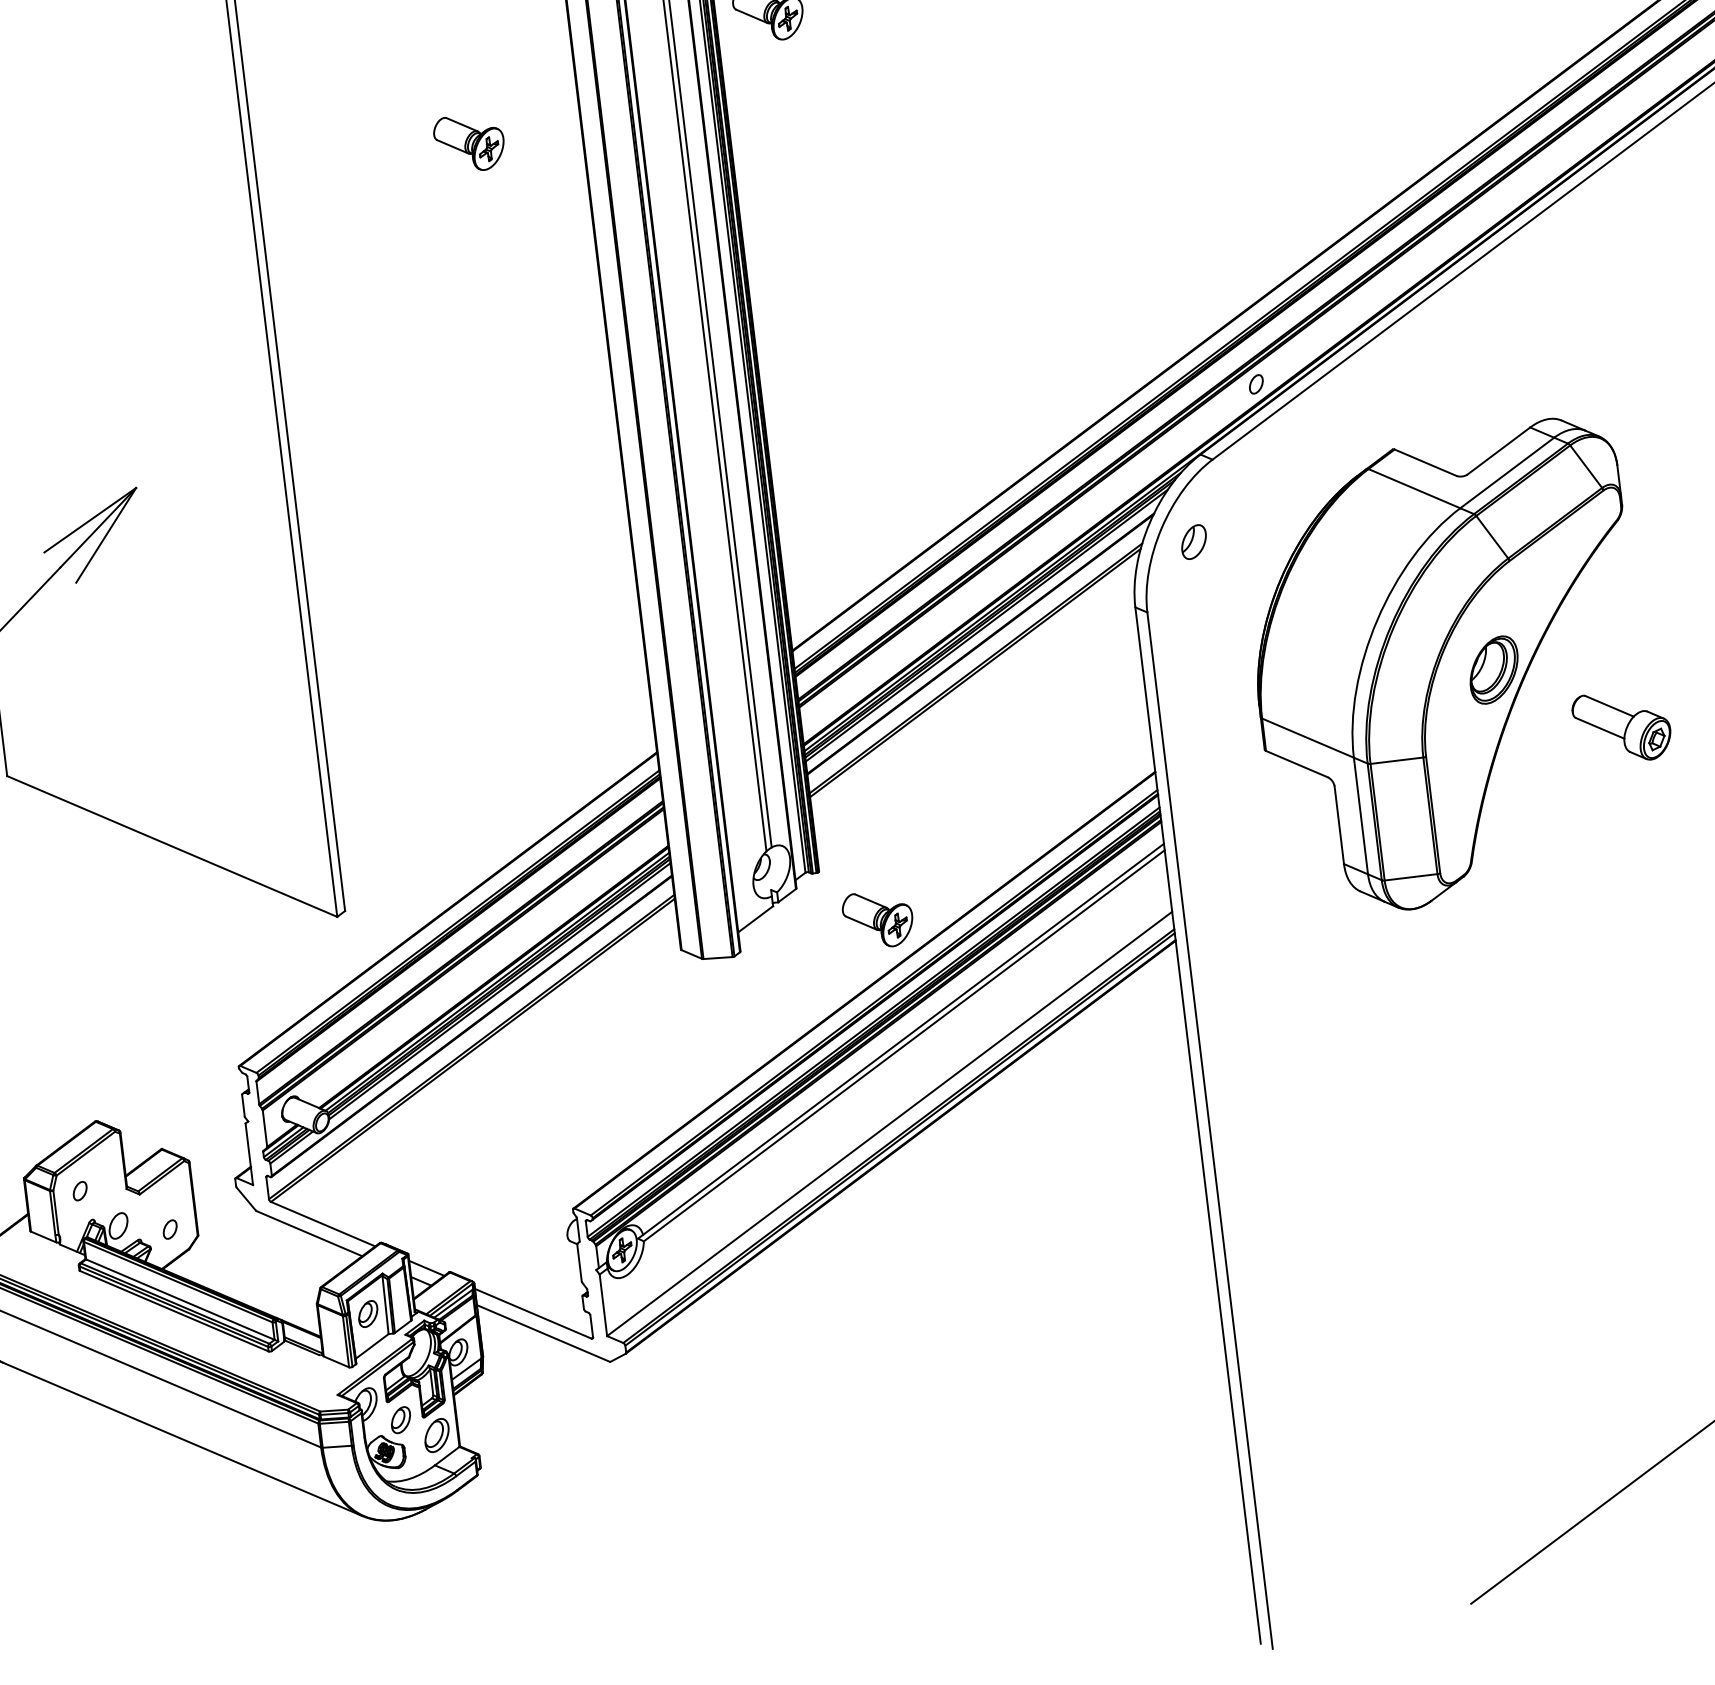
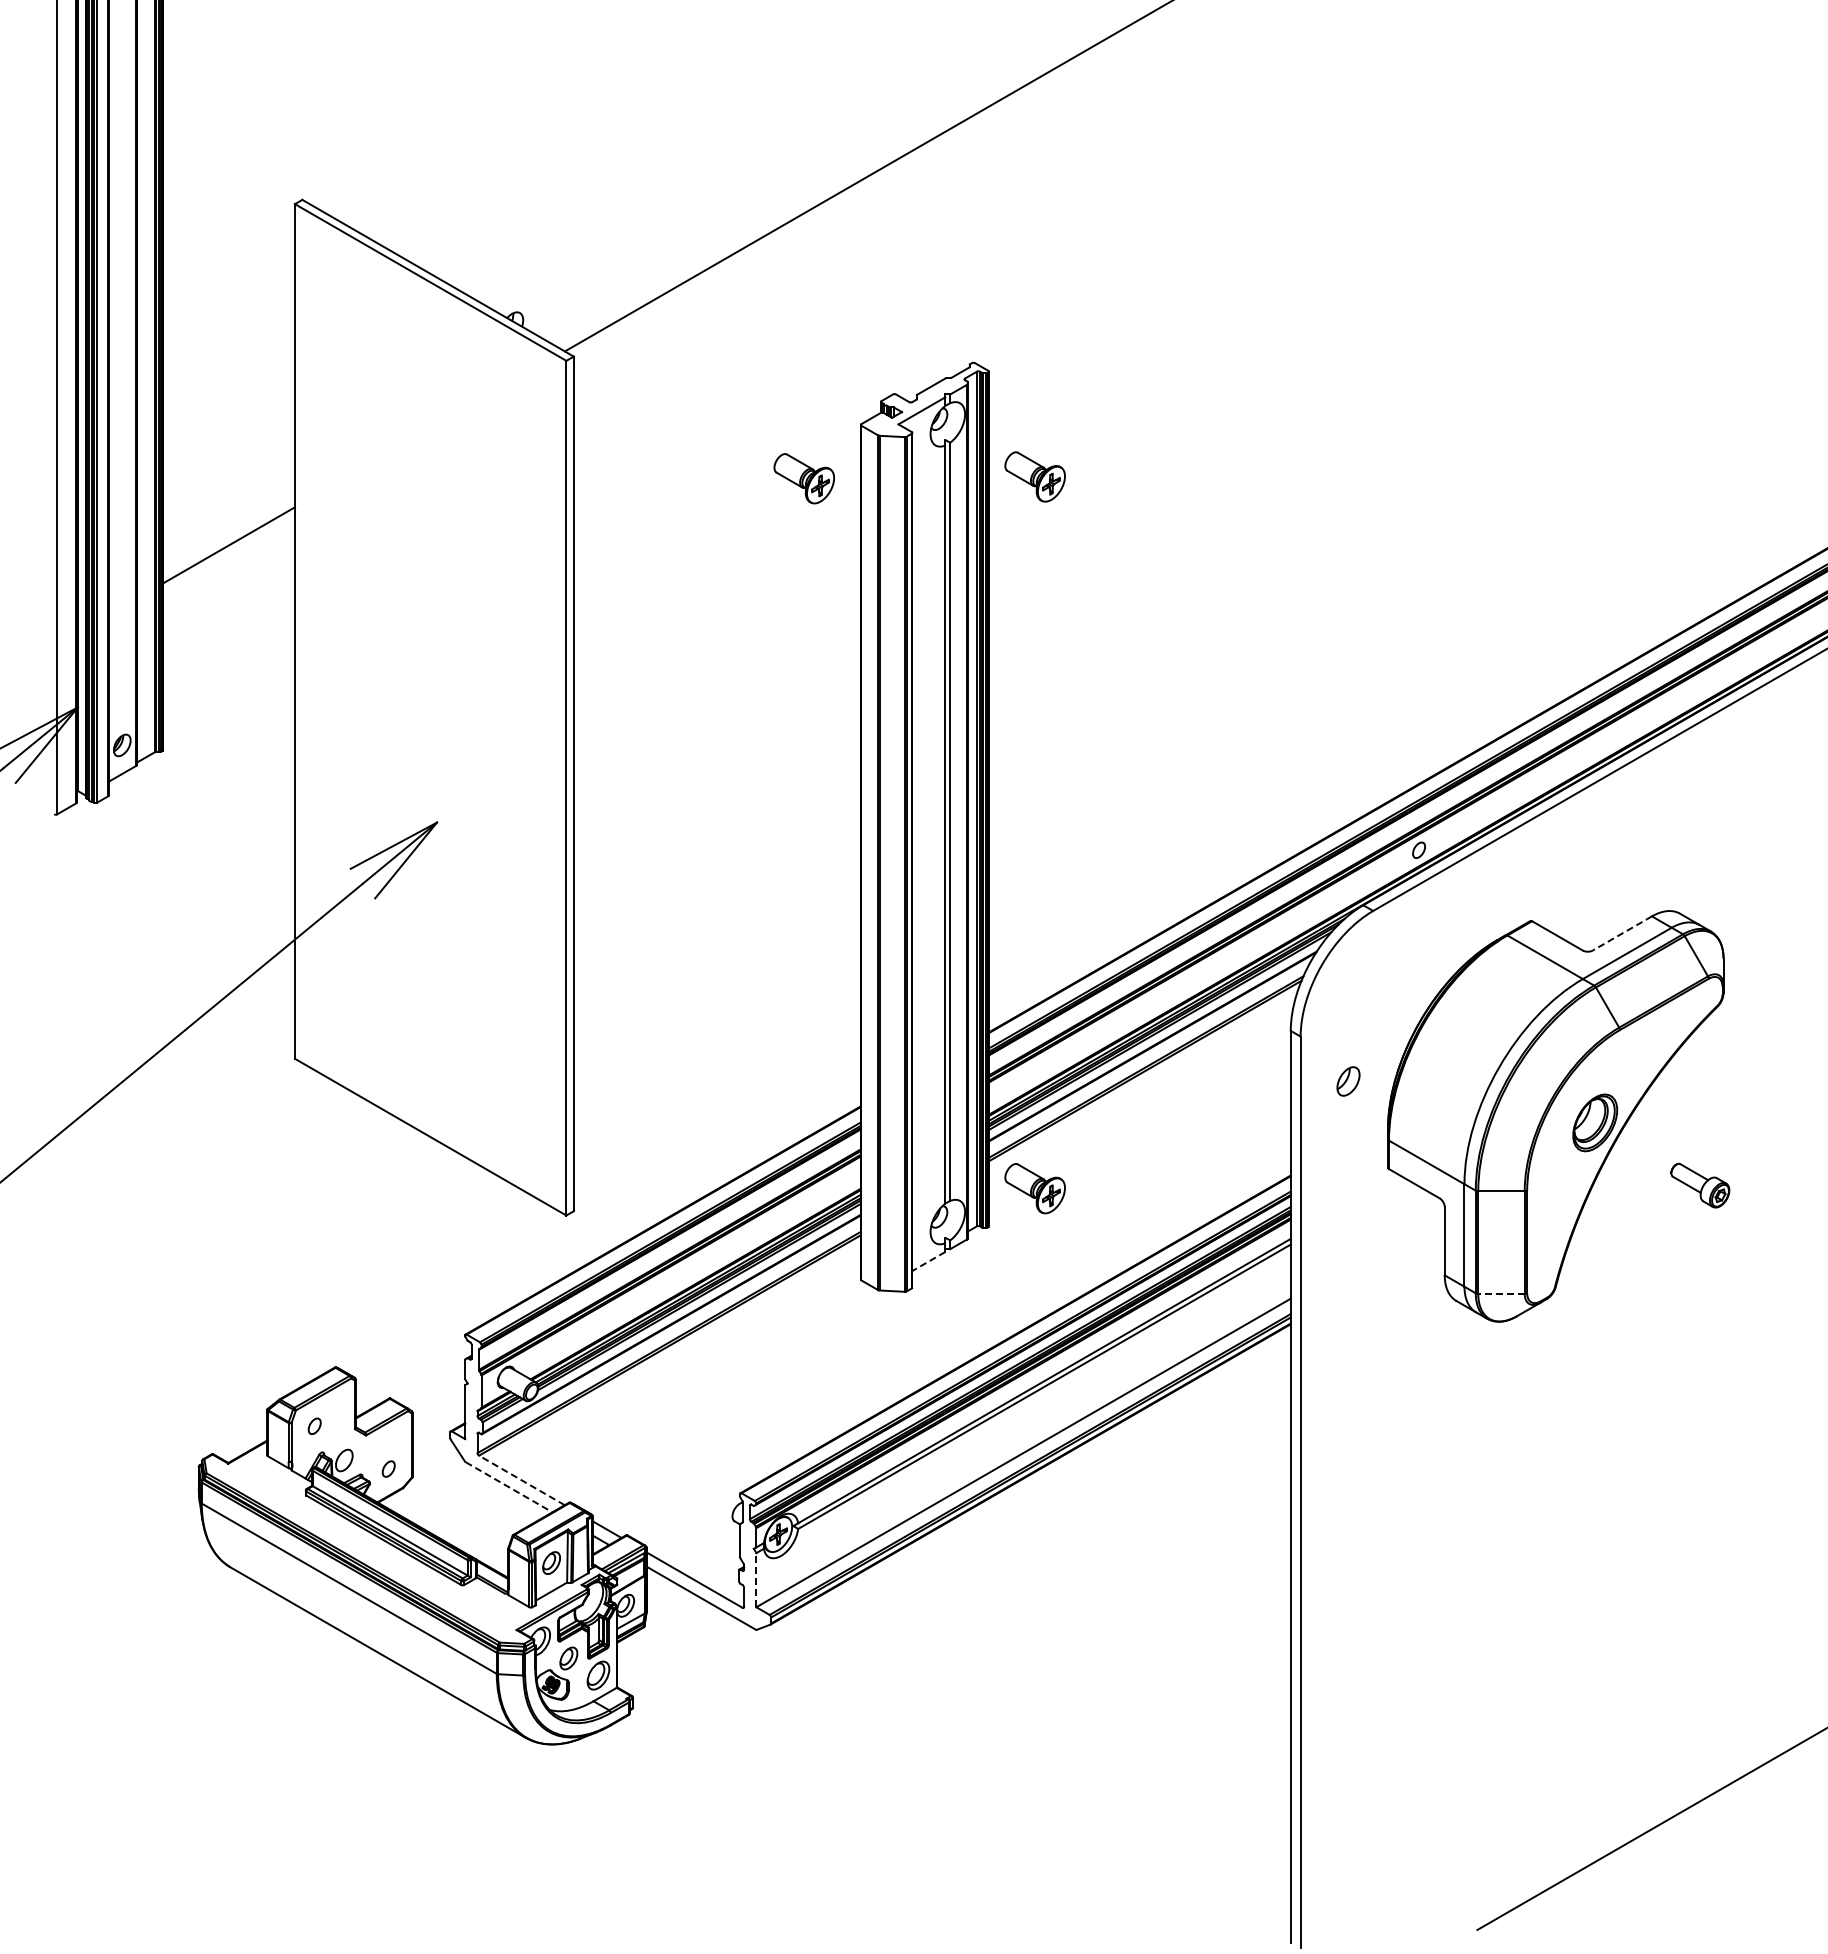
part: (468, 143) -> (803, 478), moved
line: (1497, 451) -> (1621, 933), solid -> dashed
part: (1194, 542) -> (1348, 1081), moved
part: (1622, 726) -> (1700, 1185), size x0.7
line: (1409, 877) -> (1500, 1293), solid -> dashed
line: (755, 919) -> (928, 1261), solid -> dashed
part: (877, 919) -> (1034, 1188), moved
line: (322, 1224) -> (521, 1480), solid -> dashed
line: (310, 1233) -> (509, 1487), solid -> dashed
line: (603, 1304) -> (756, 1579), solid -> dashed

